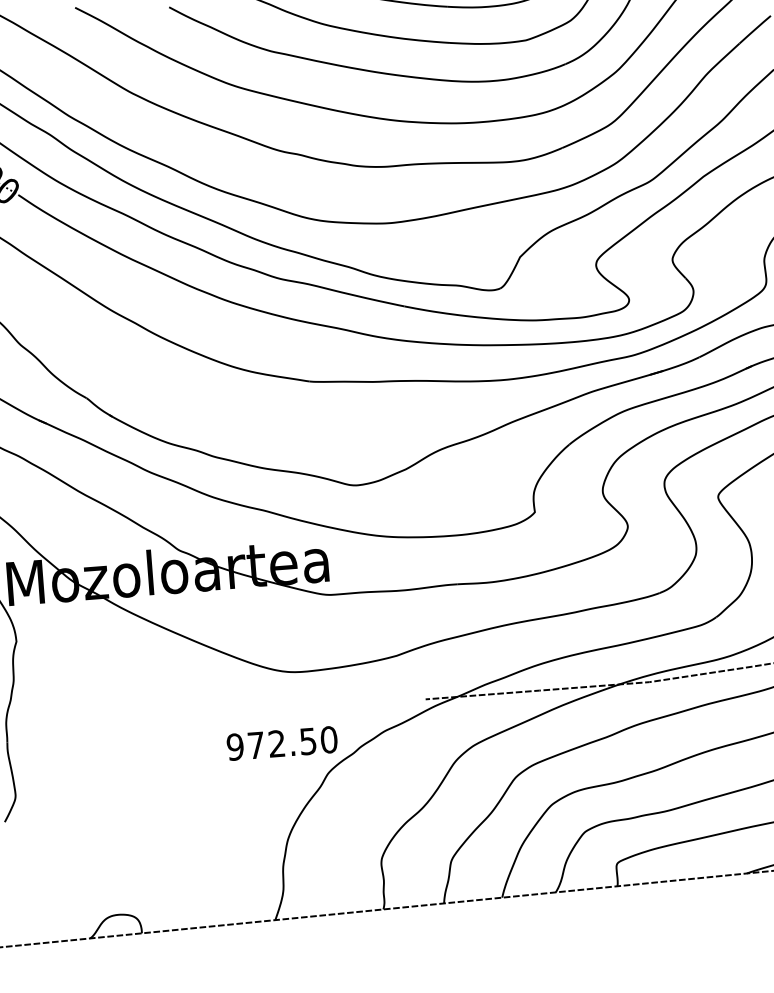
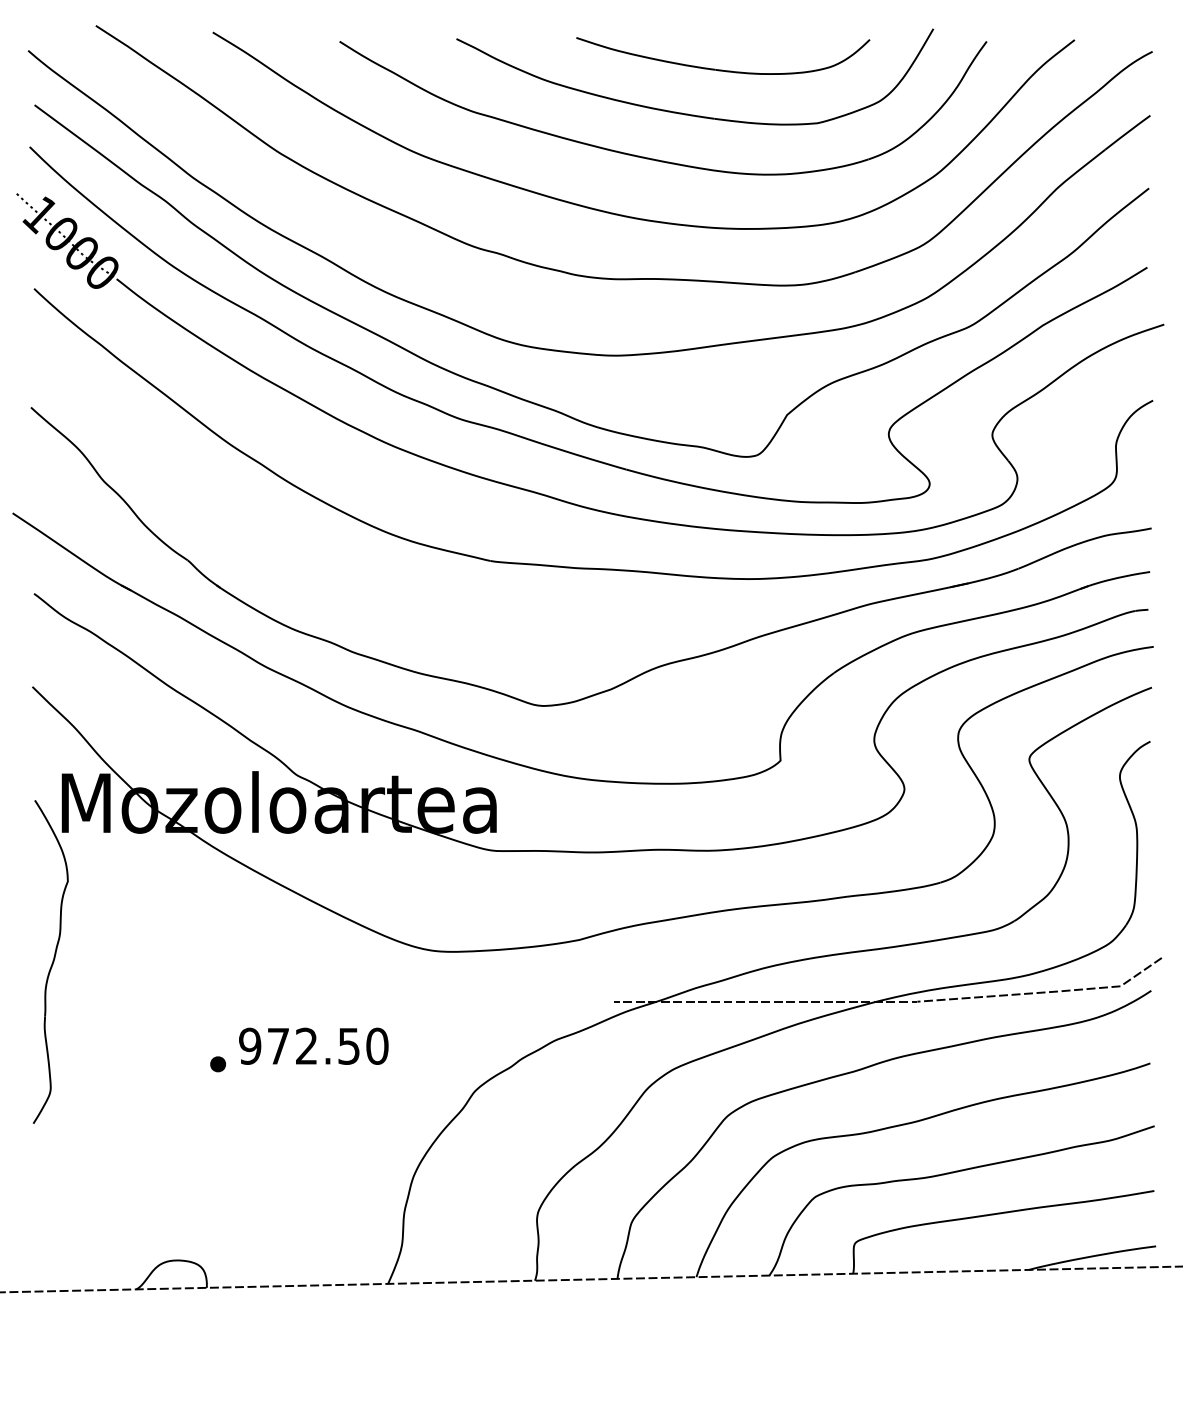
text: (281, 742) -> (313, 1045), moved
part: (137, 768) -> (217, 1064), added

